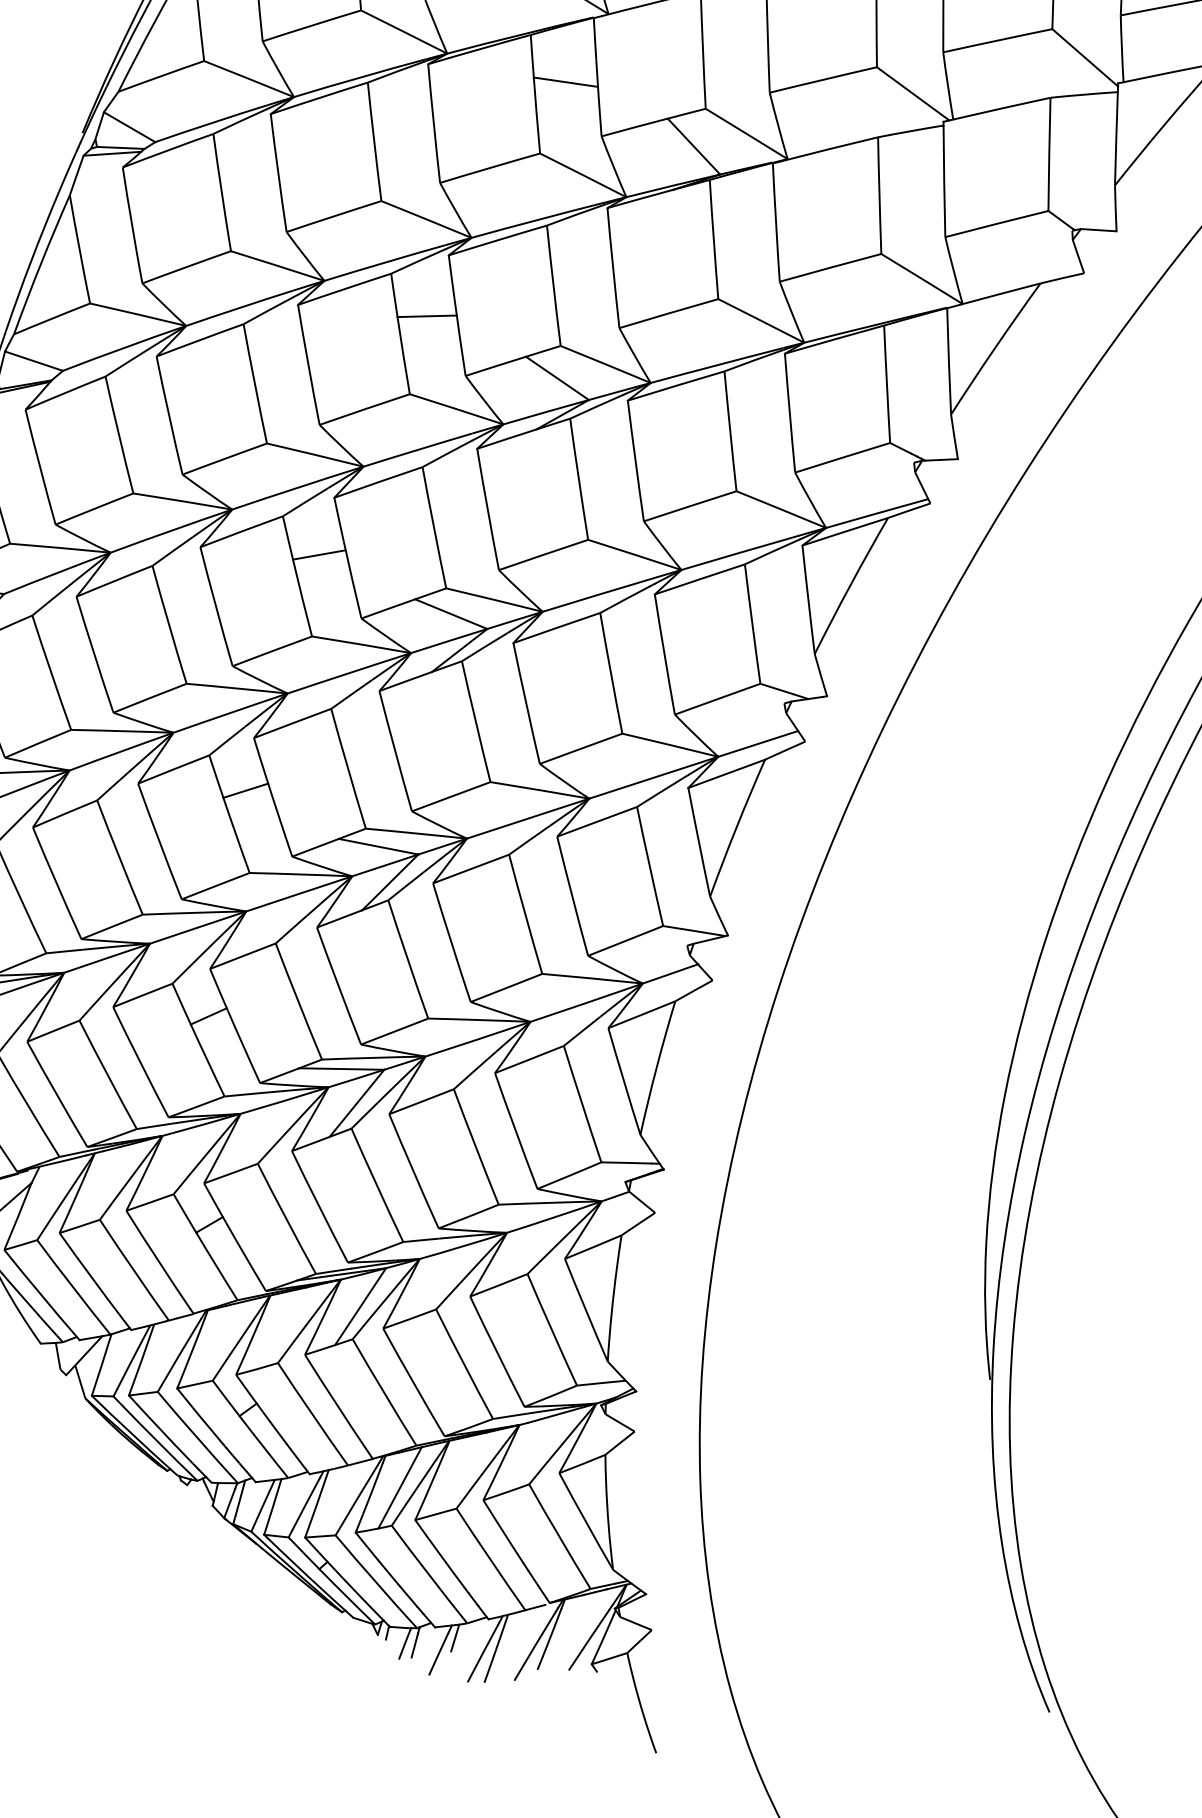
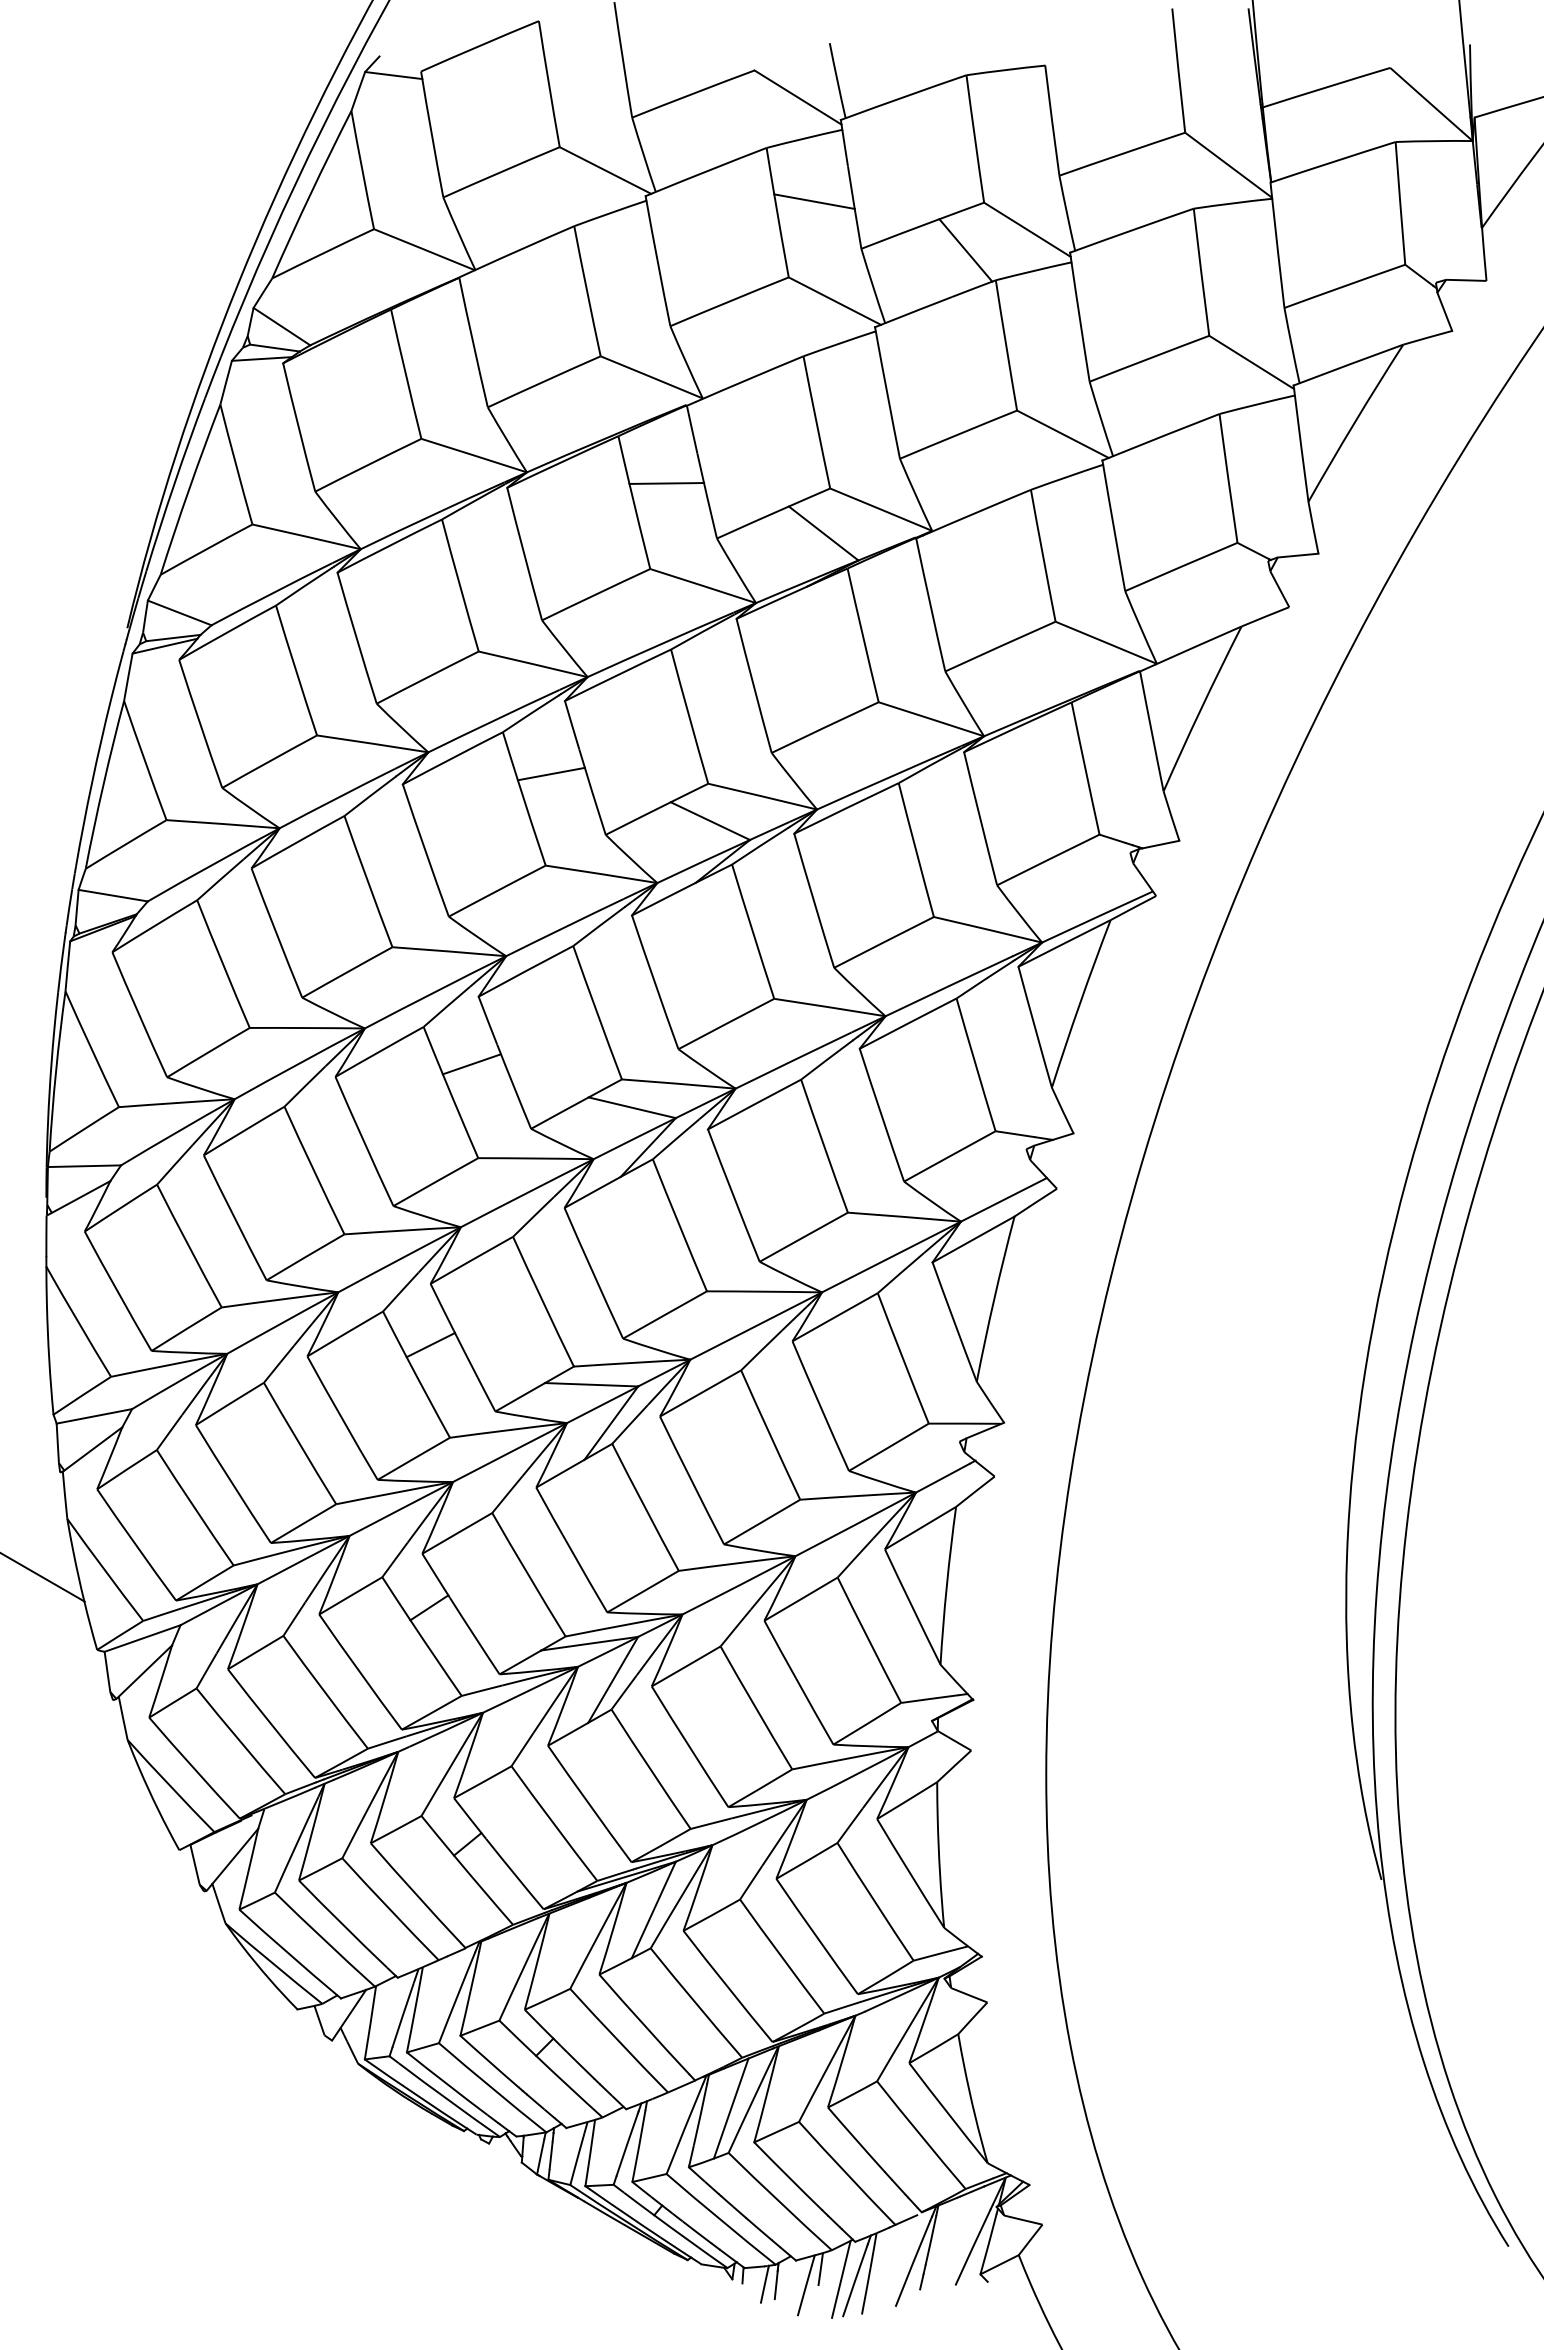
line: (471, 1648) -> (841, 2278), added

